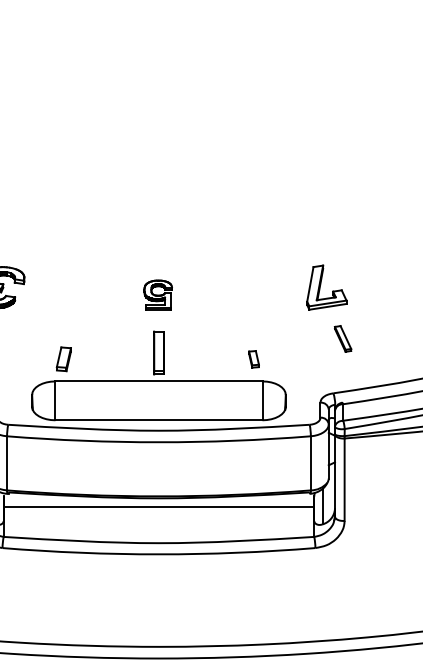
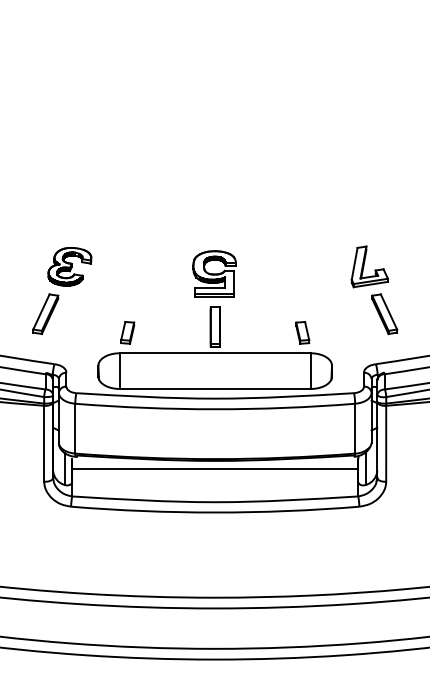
part: (158, 294) -> (214, 273), size x1.67
part: (342, 338) -> (384, 313), size x1.67
part: (253, 358) -> (302, 332), size x1.43

